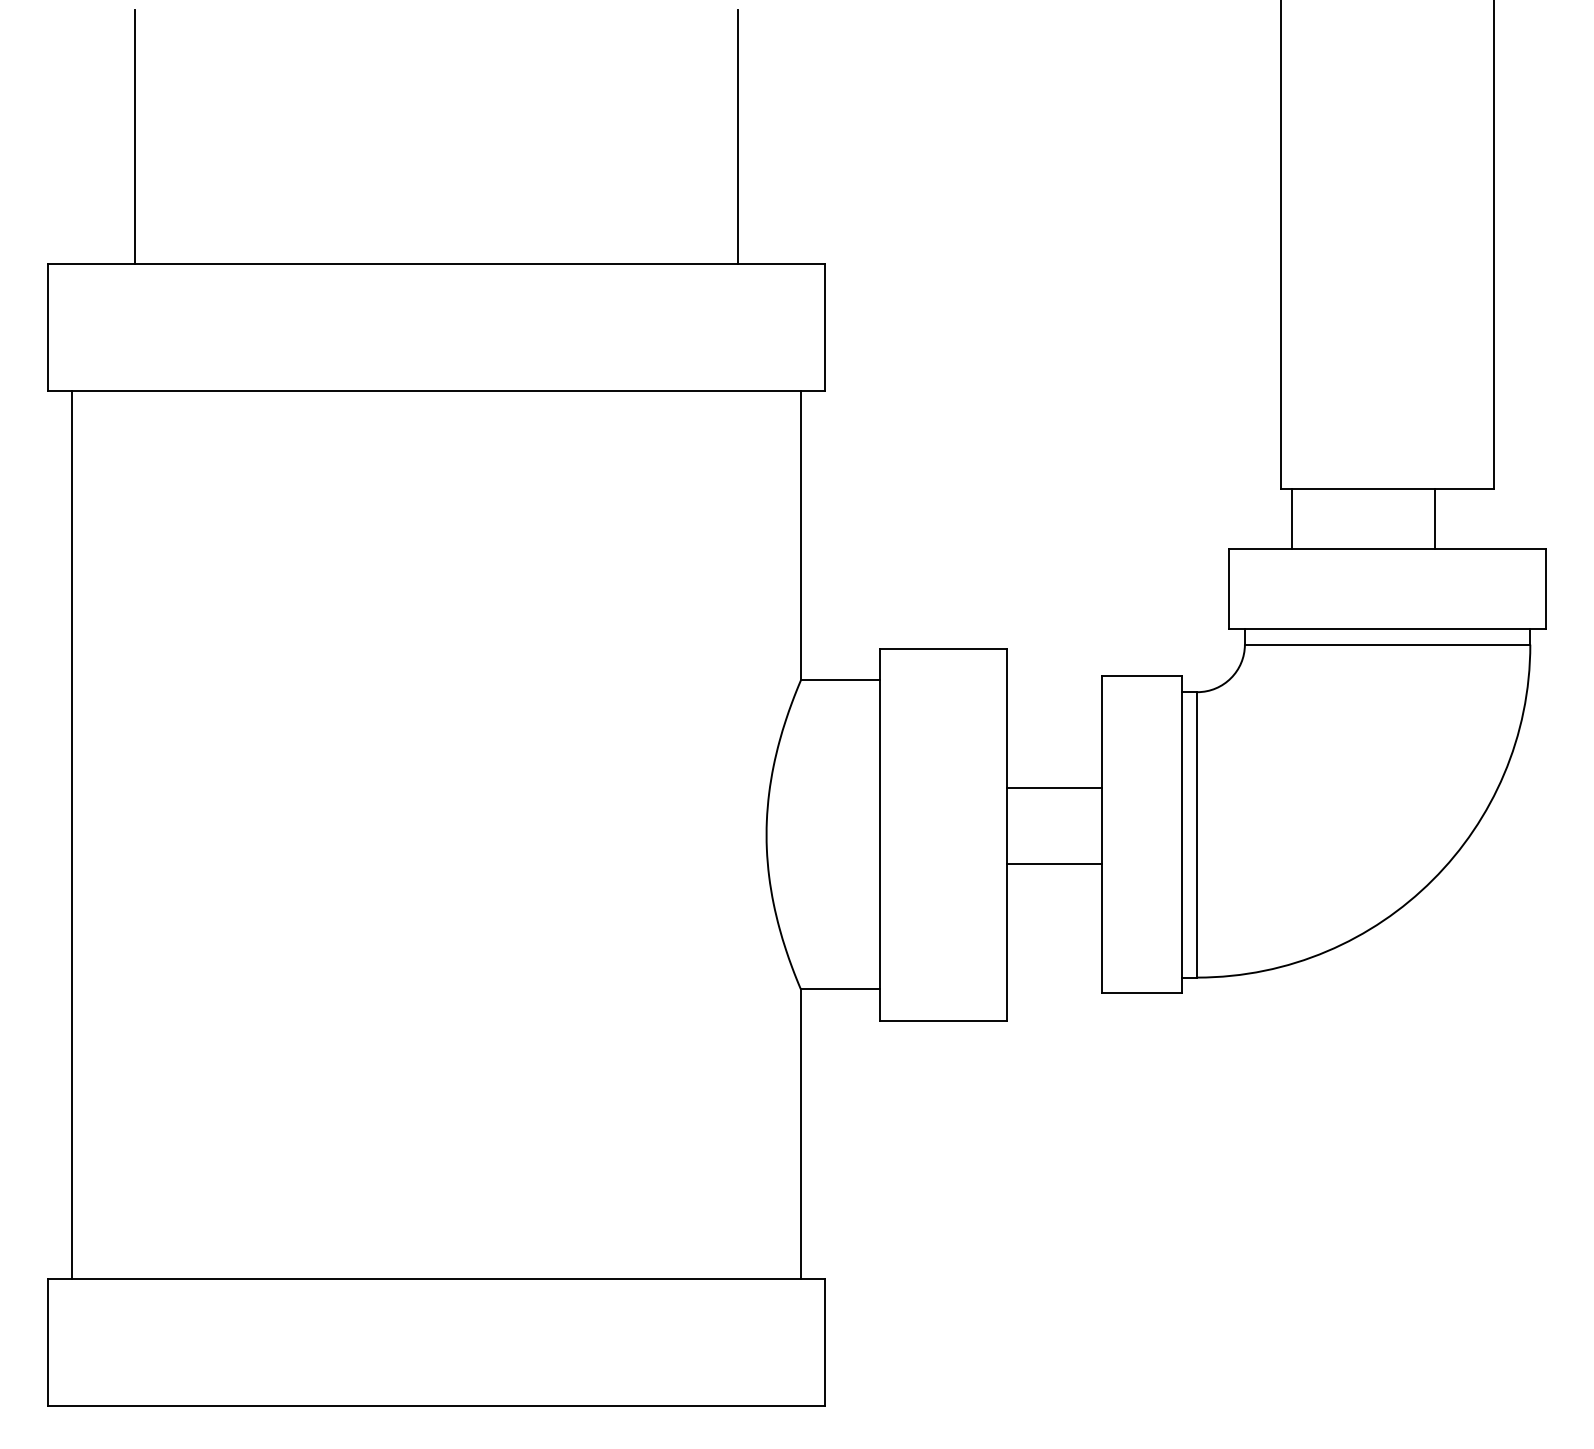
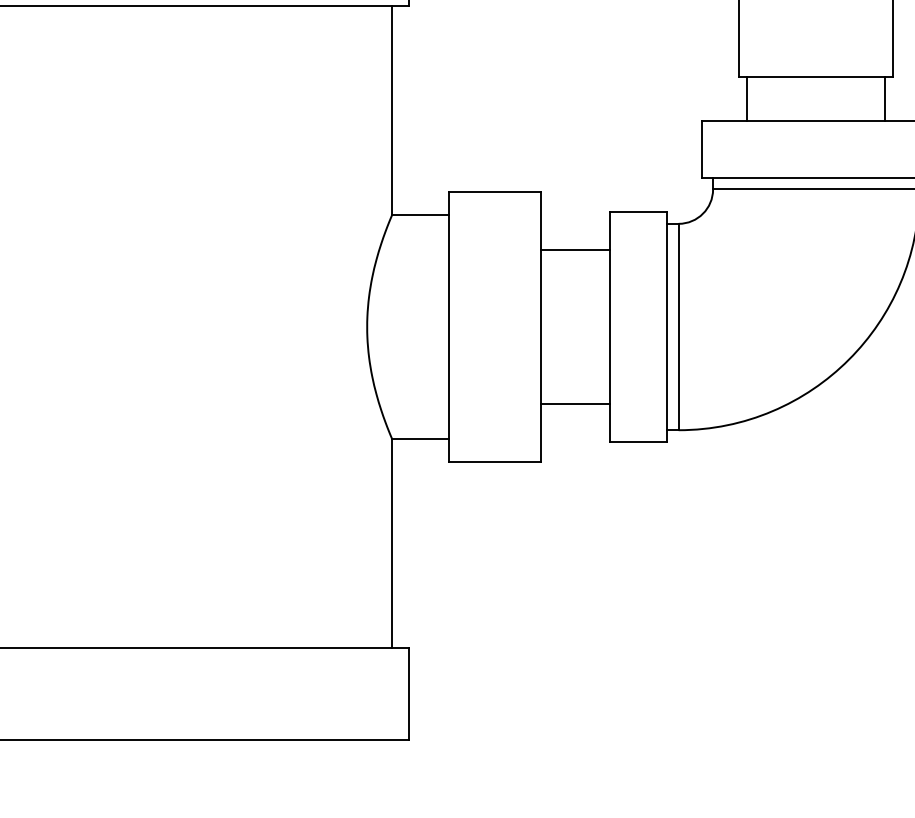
line: (1434, 519) -> (884, 98), moved
line: (1054, 788) -> (575, 250), moved
line: (1054, 864) -> (575, 404), moved

